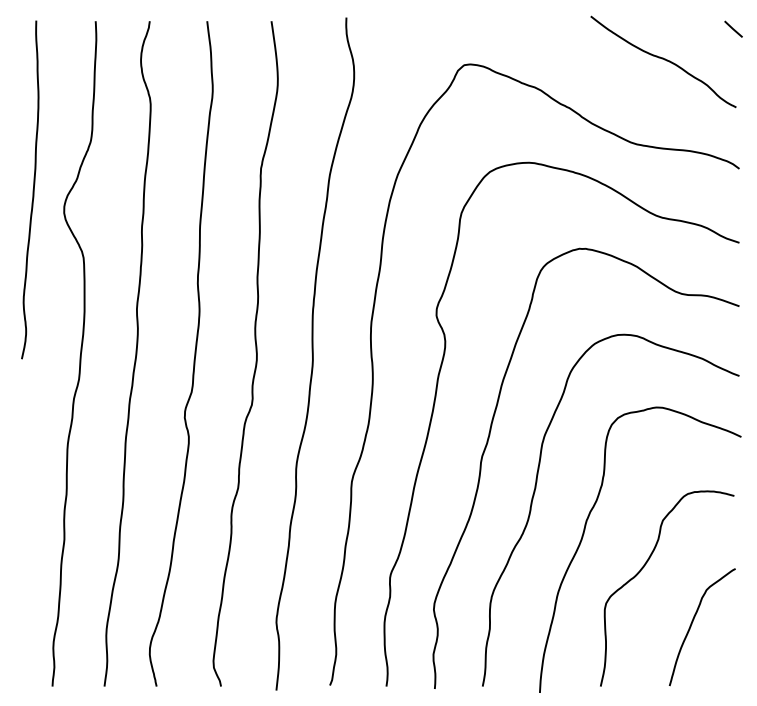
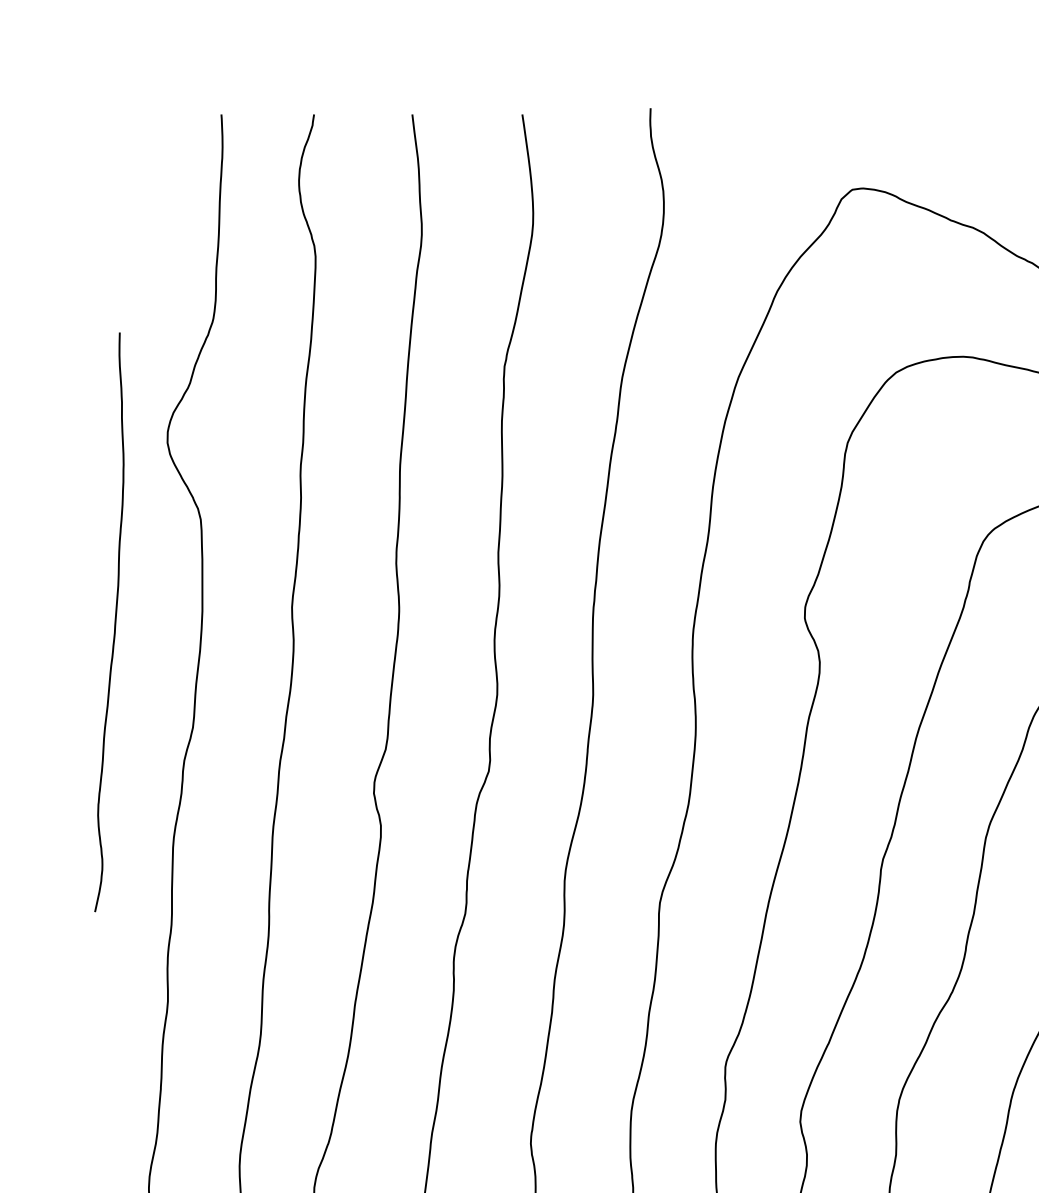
curve: (32, 189) -> (113, 621), moved

